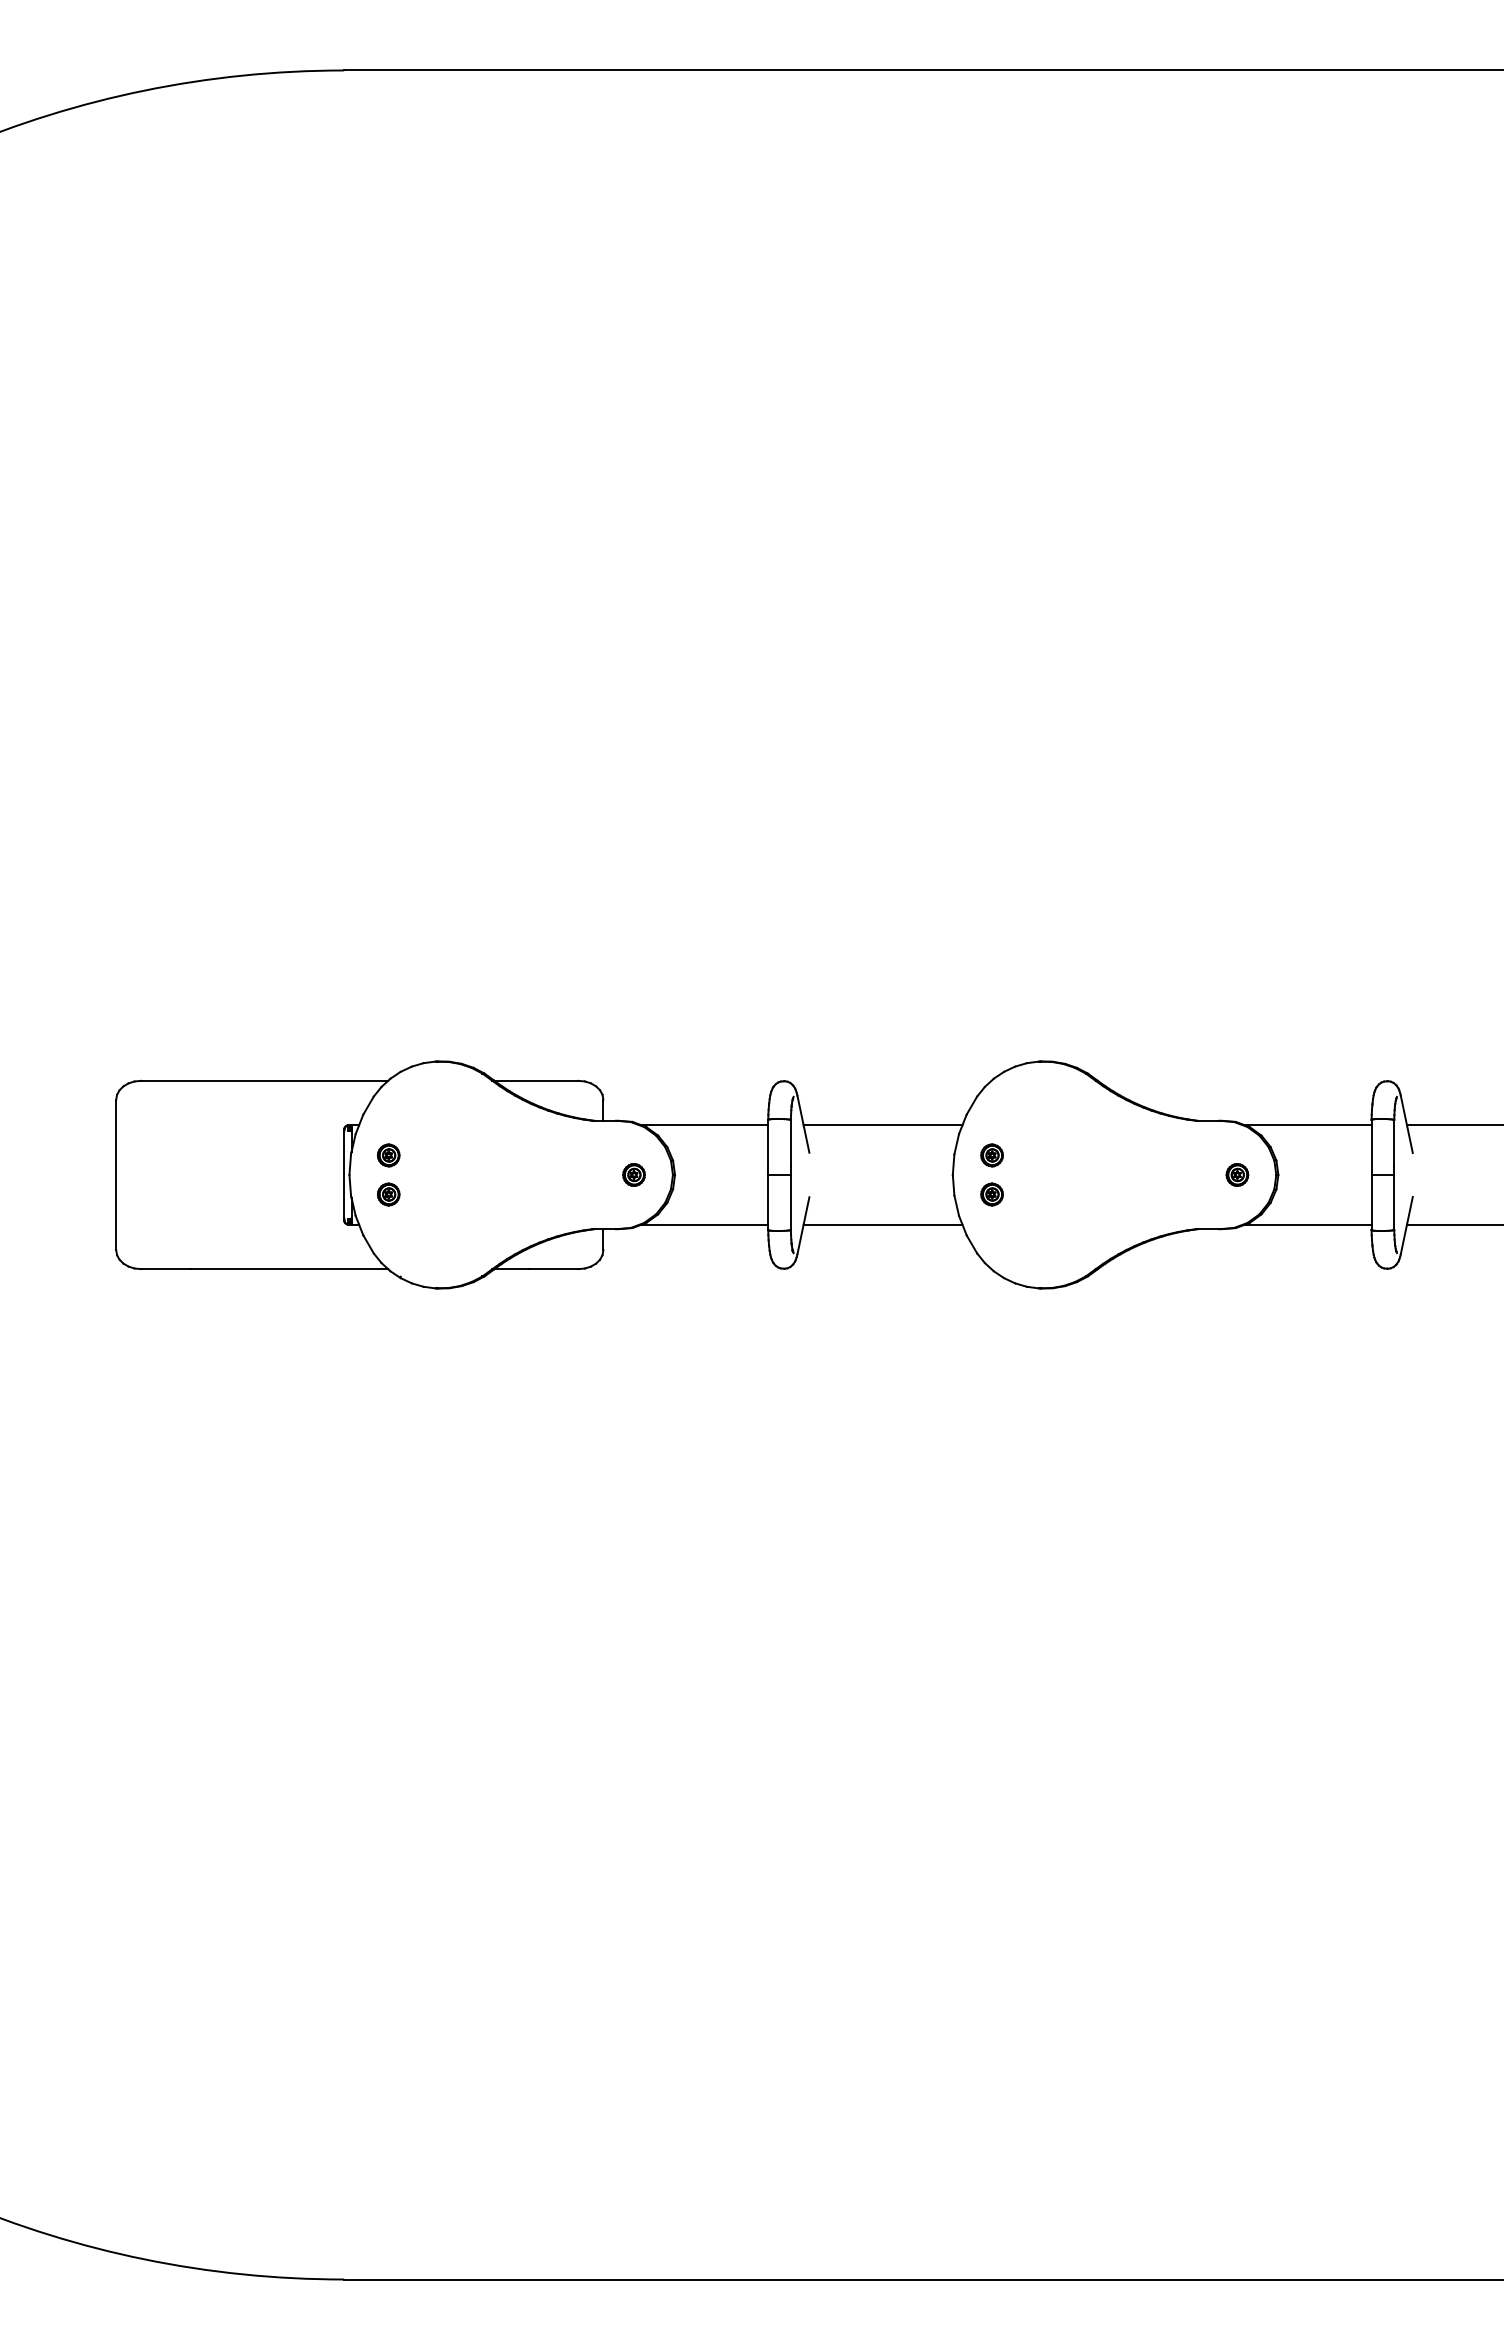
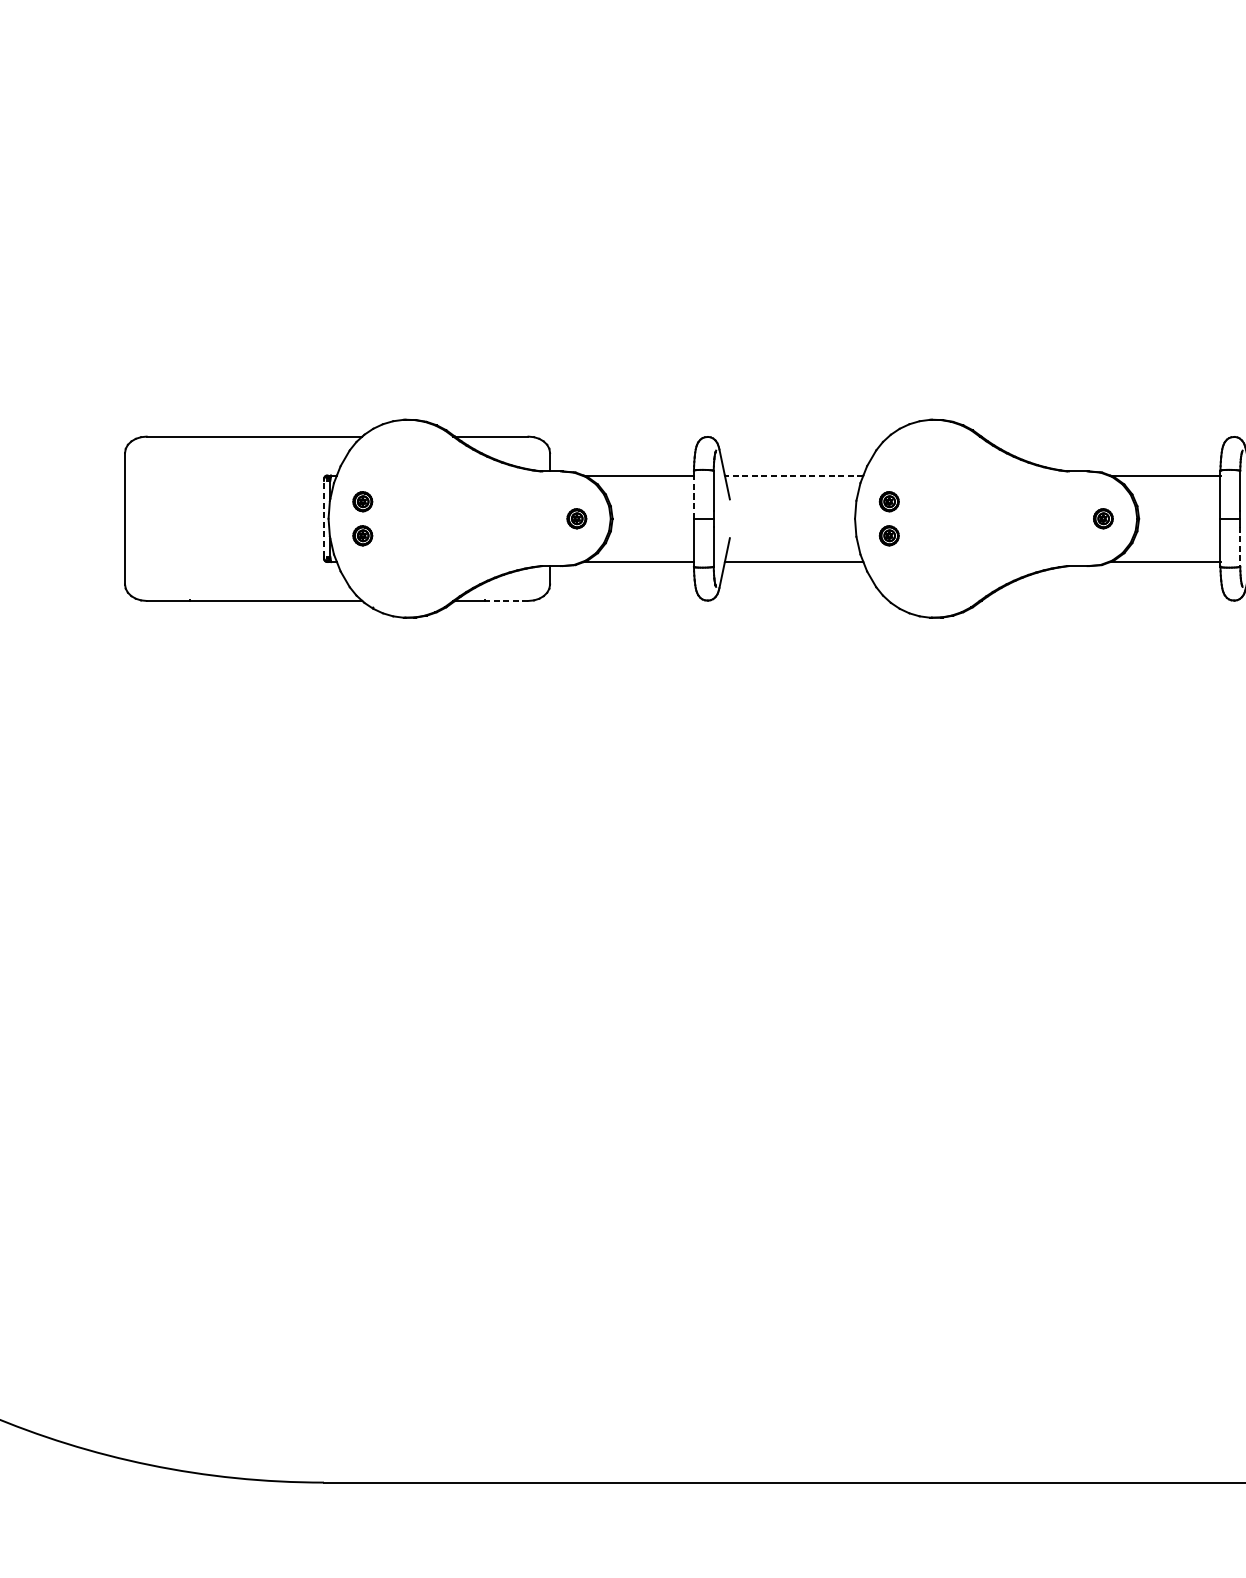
line: (882, 1125) -> (793, 475), solid -> dashed
line: (768, 1150) -> (694, 497), solid -> dashed
line: (344, 1174) -> (324, 518), solid -> dashed
line: (1394, 1207) -> (1240, 547), solid -> dashed
line: (553, 1269) -> (506, 601), solid -> dashed

